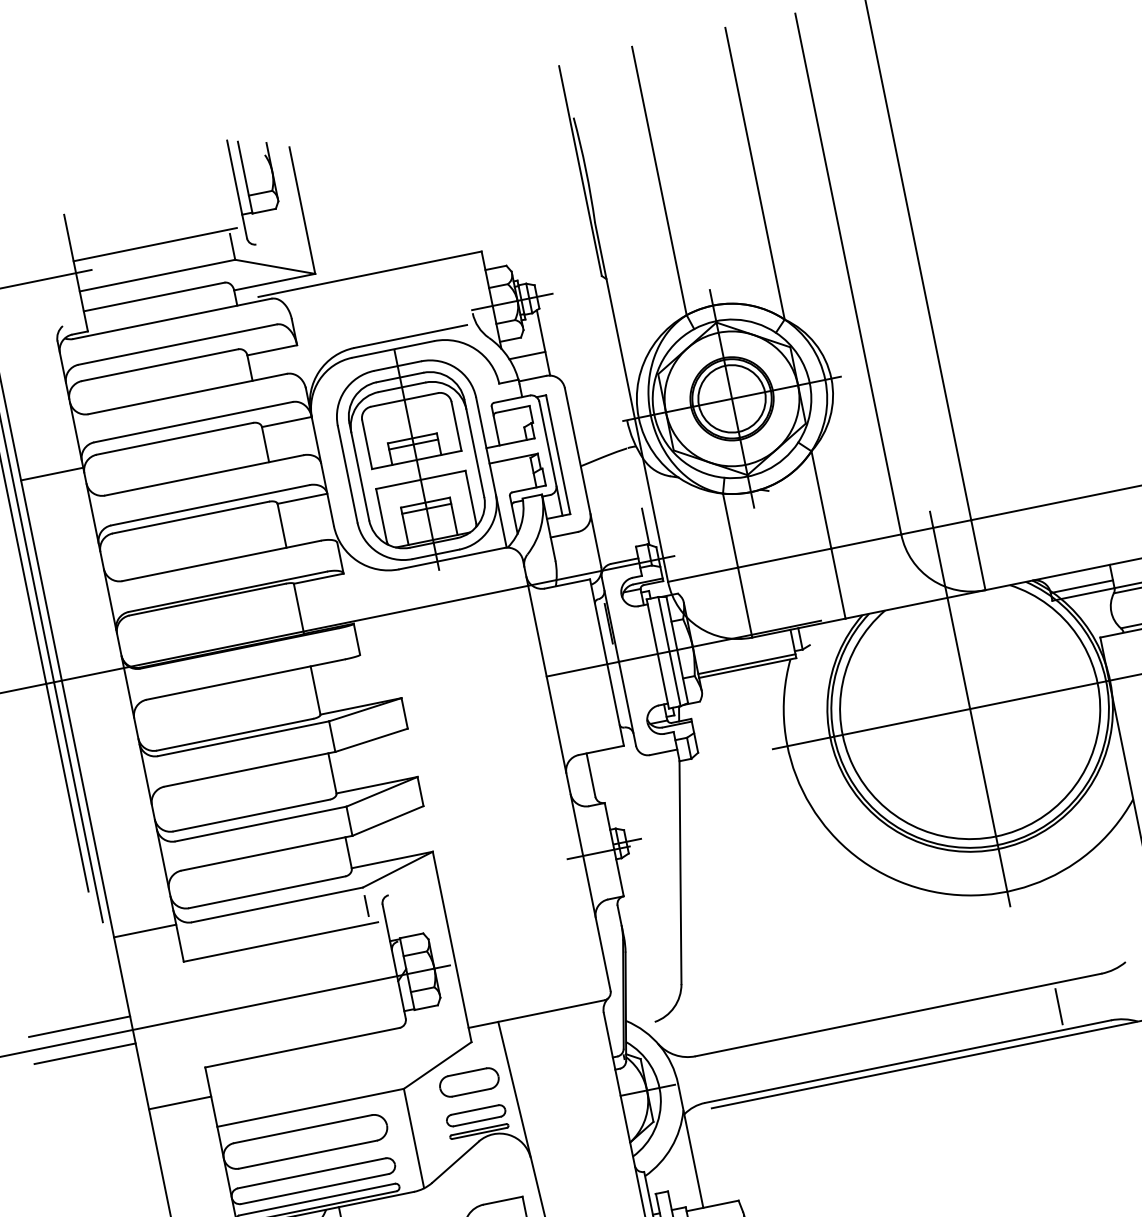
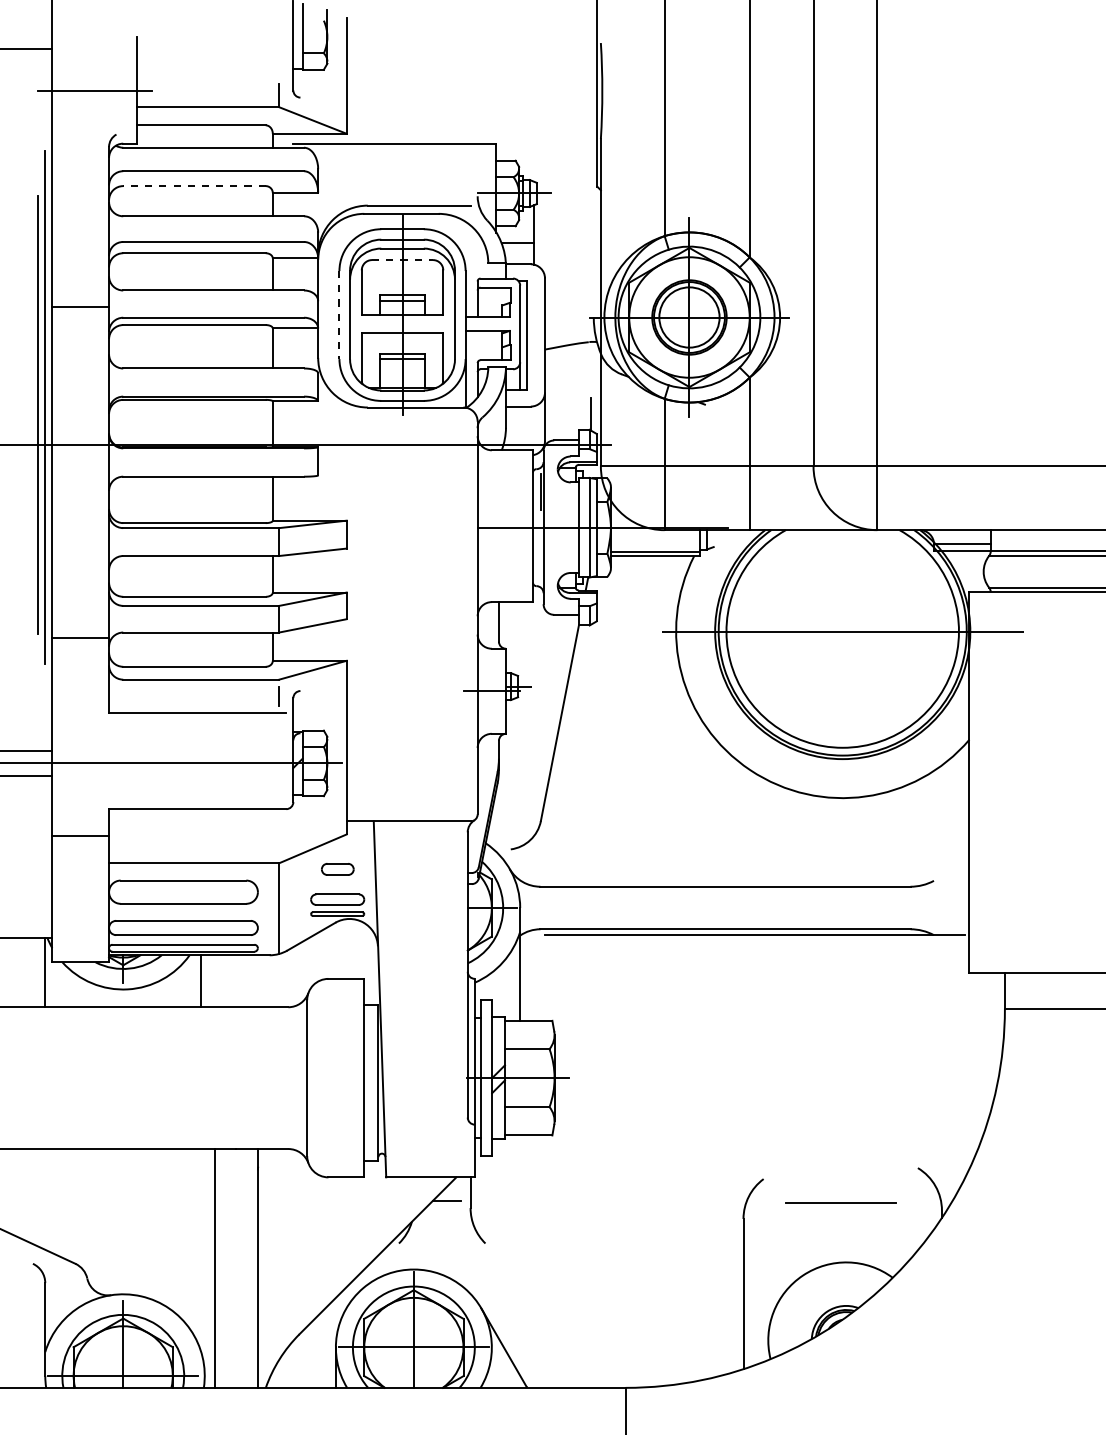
line: (154, 244) -> (211, 79), removed
line: (158, 365) -> (193, 186), solid -> dashed
line: (405, 400) -> (403, 260), solid -> dashed
line: (52, 474) -> (80, 307), moved
line: (347, 474) -> (339, 315), solid -> dashed
line: (969, 709) -> (842, 631), removed
line: (144, 930) -> (80, 637), moved
line: (1059, 1007) -> (867, 908), removed
part: (469, 1082) -> (337, 869), size x0.6

